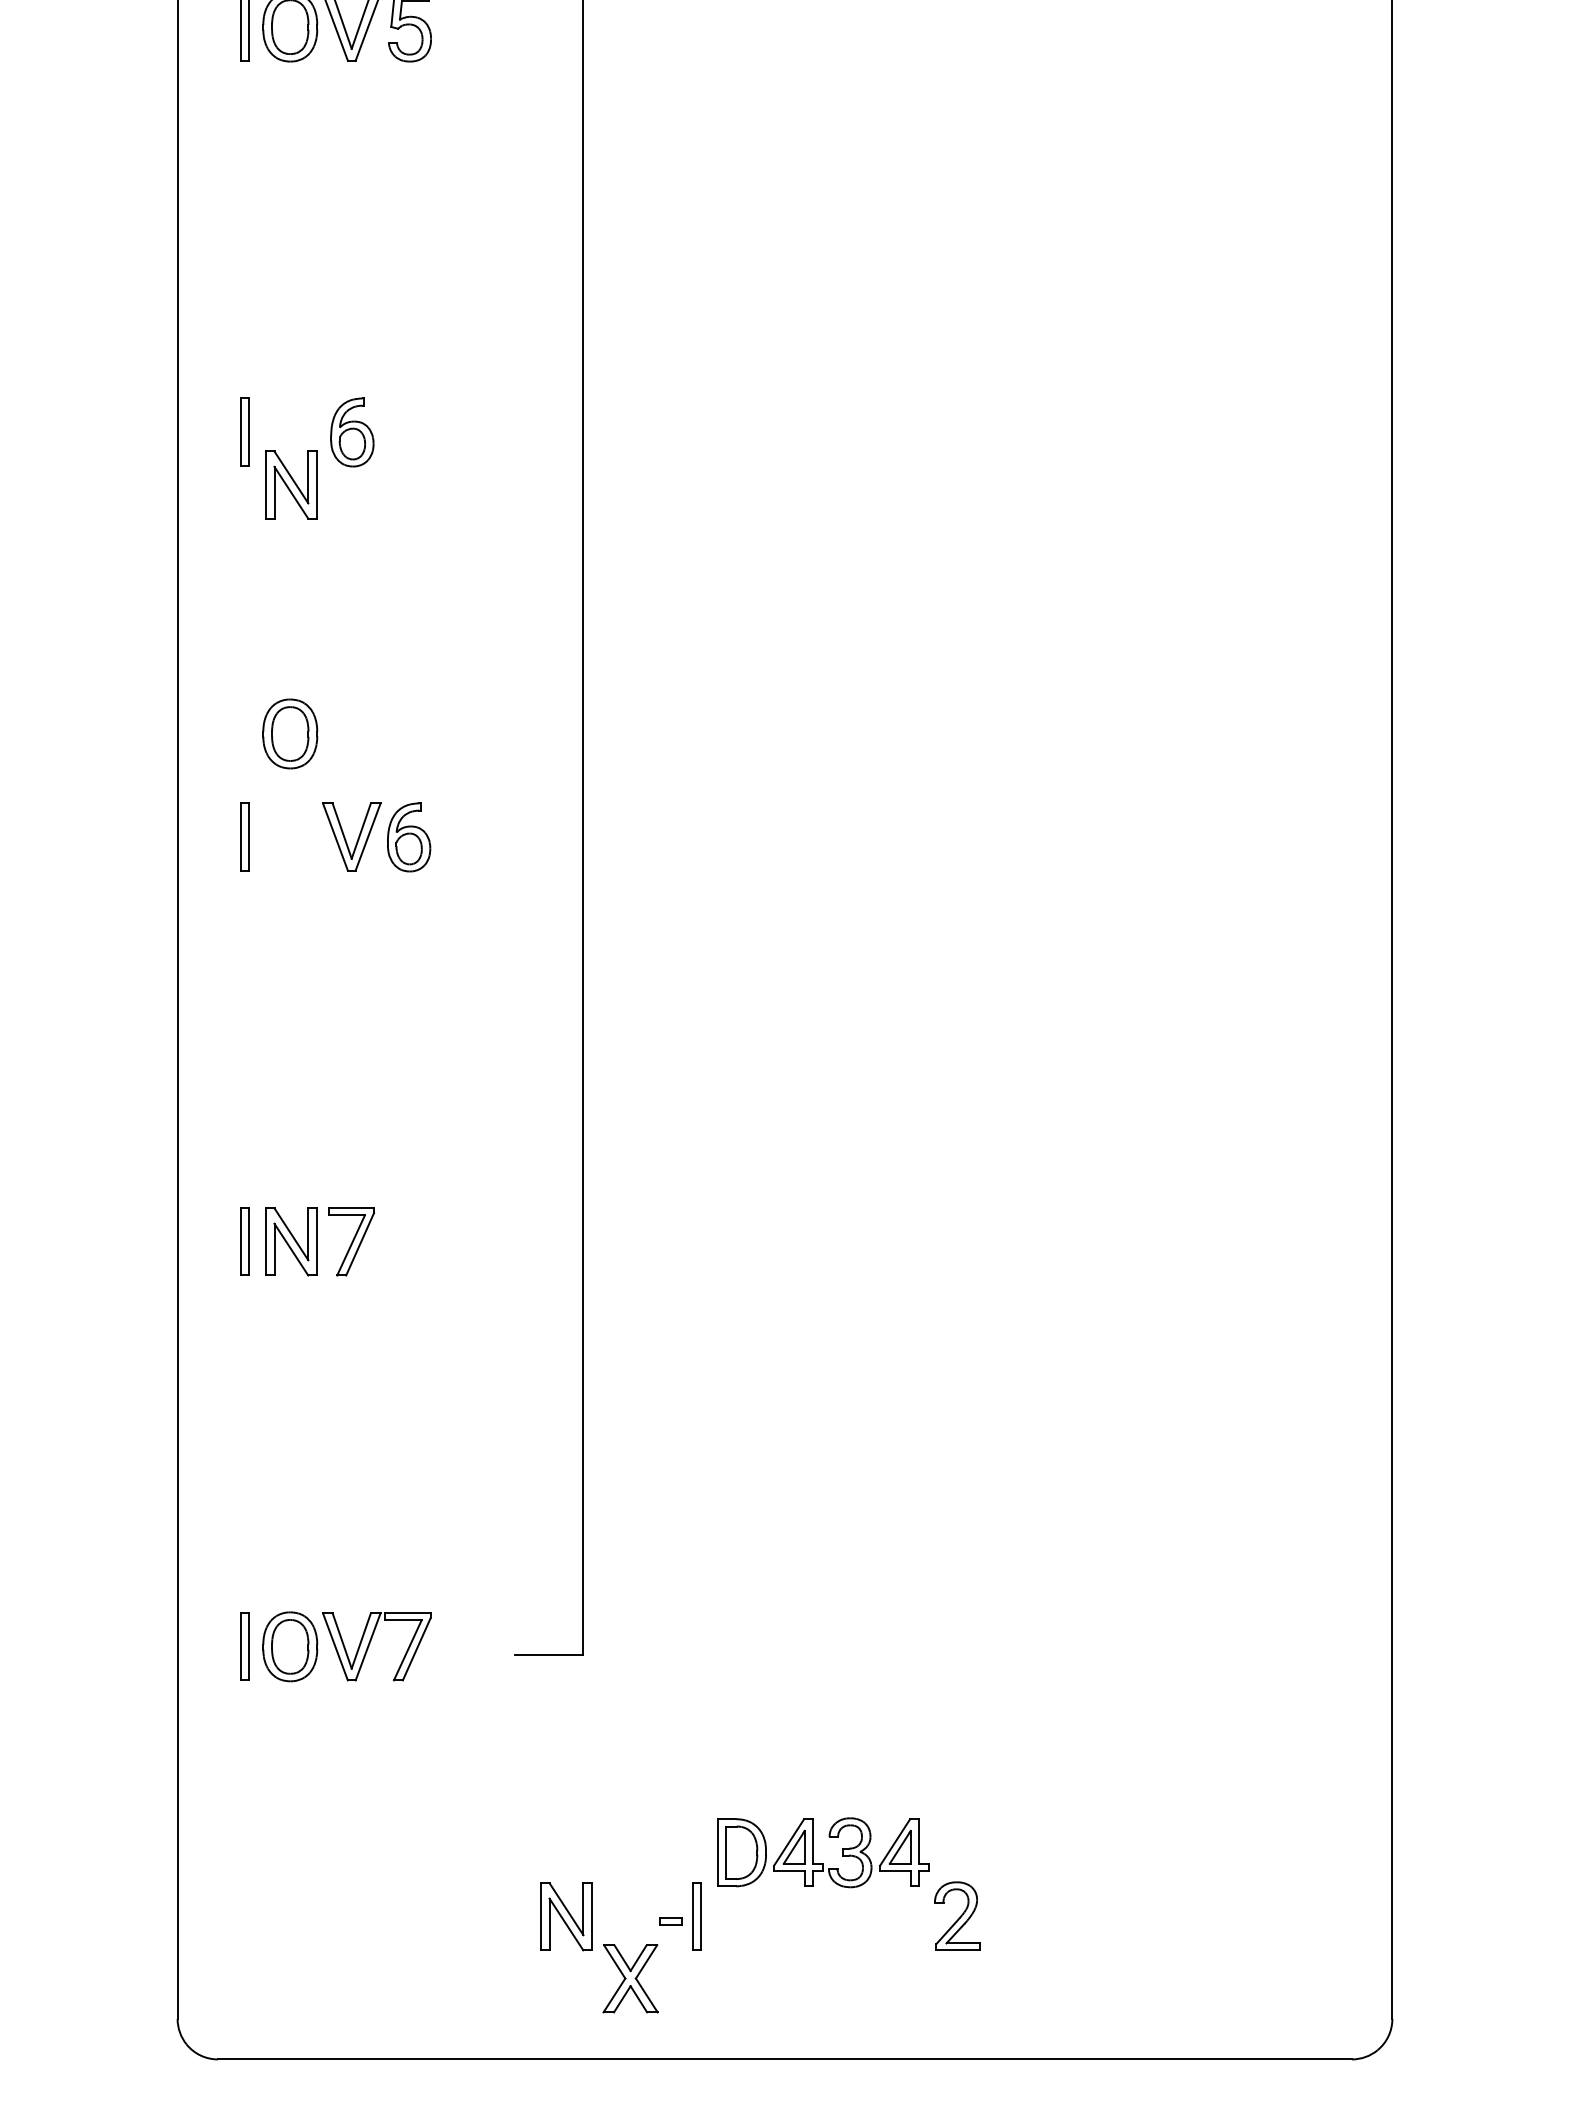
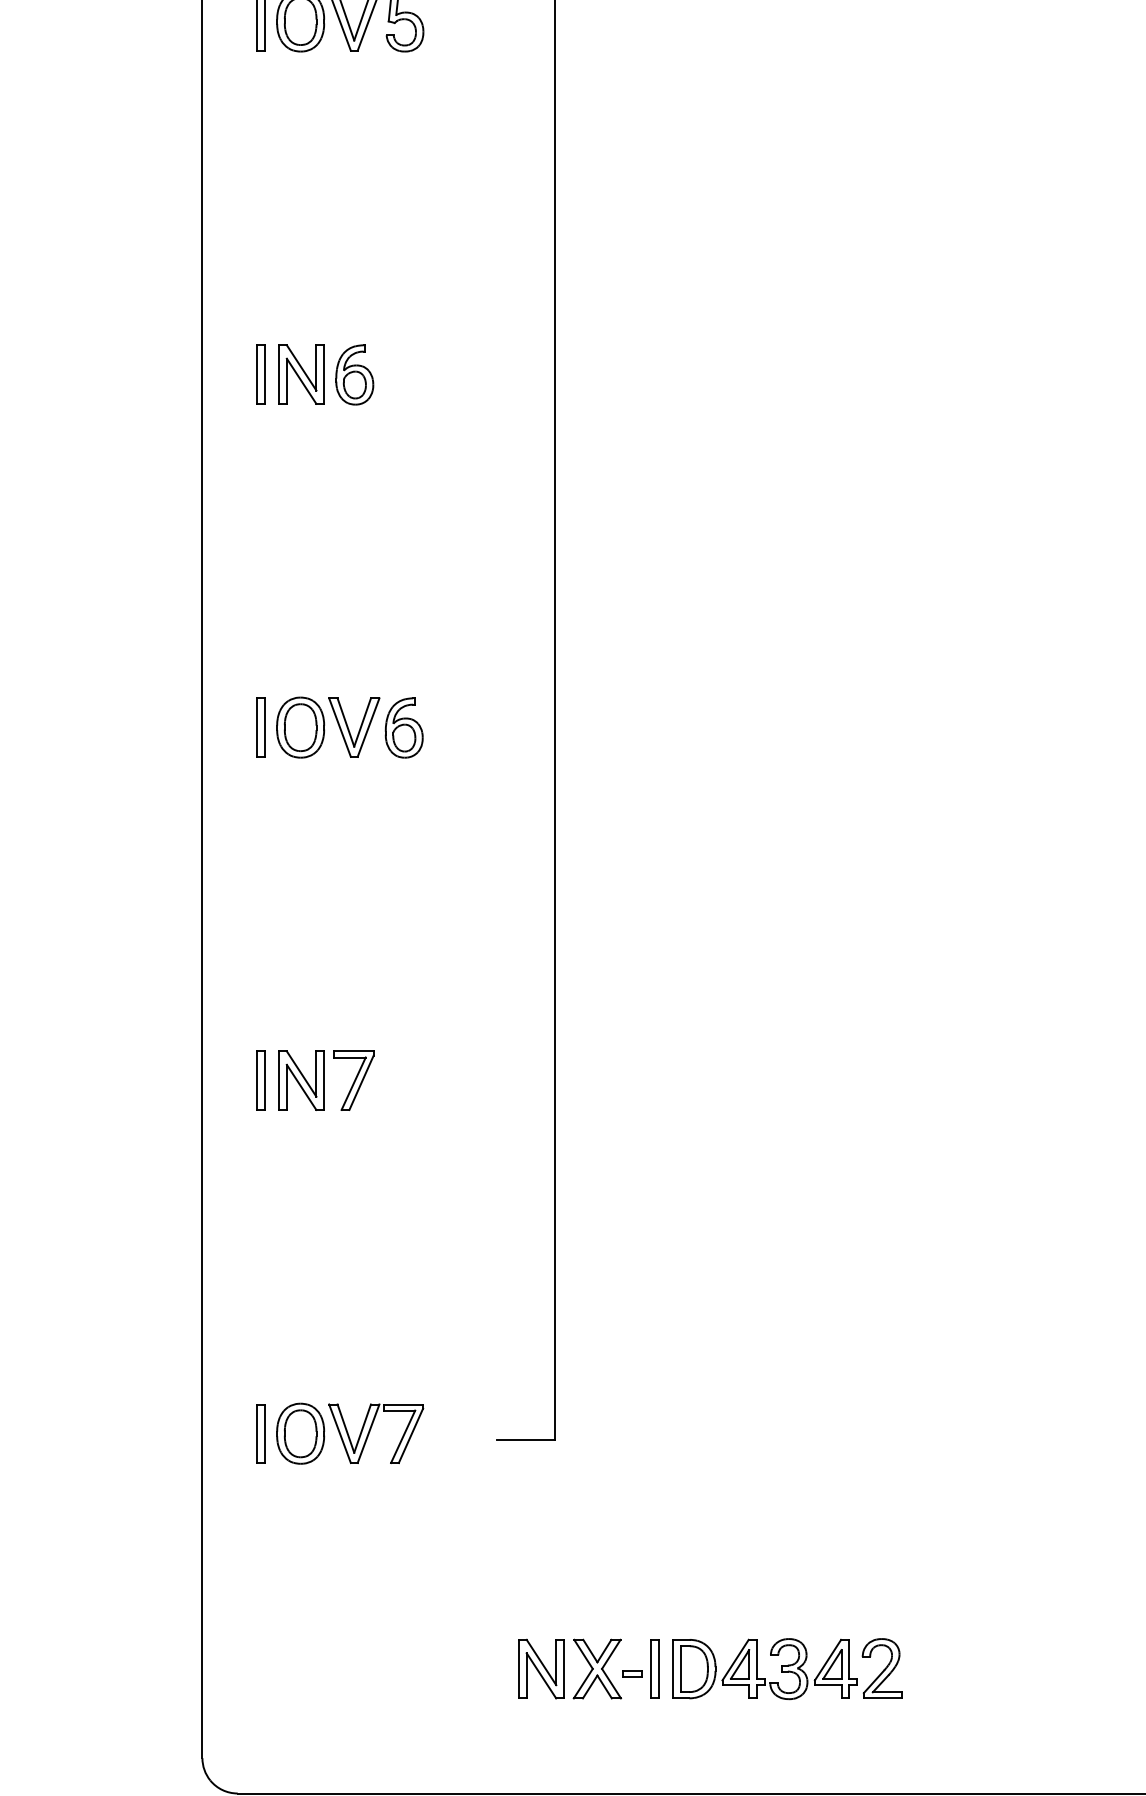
part: (291, 484) -> (301, 374), moved
part: (290, 733) -> (300, 727), moved
part: (813, 1852) -> (756, 1668), moved
part: (630, 1978) -> (597, 1668), moved

